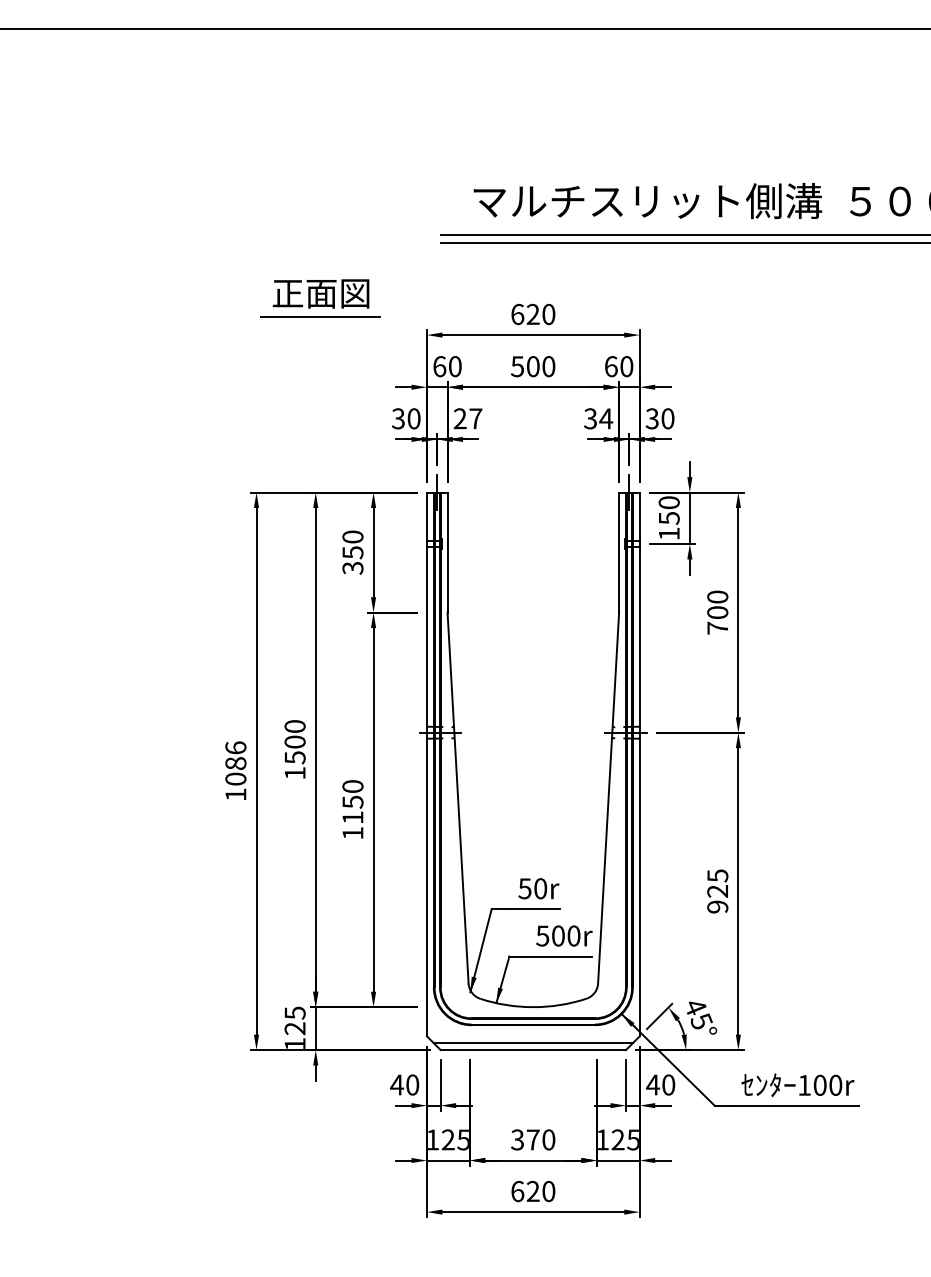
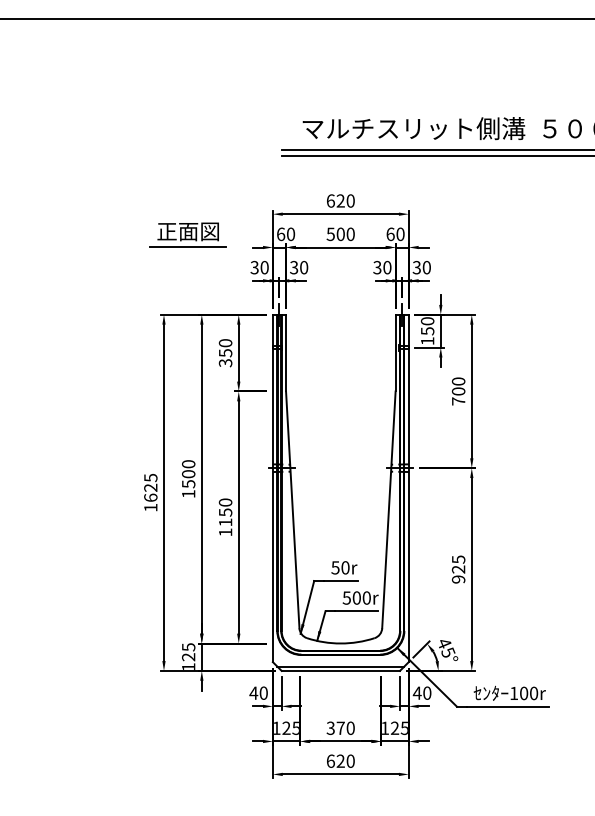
part: (319, 298) -> (187, 234), moved
text: (468, 418) -> (299, 267), 27 -> 30
text: (604, 418) -> (386, 267), 34 -> 30
text: (235, 762) -> (150, 487), 1086 -> 1625

